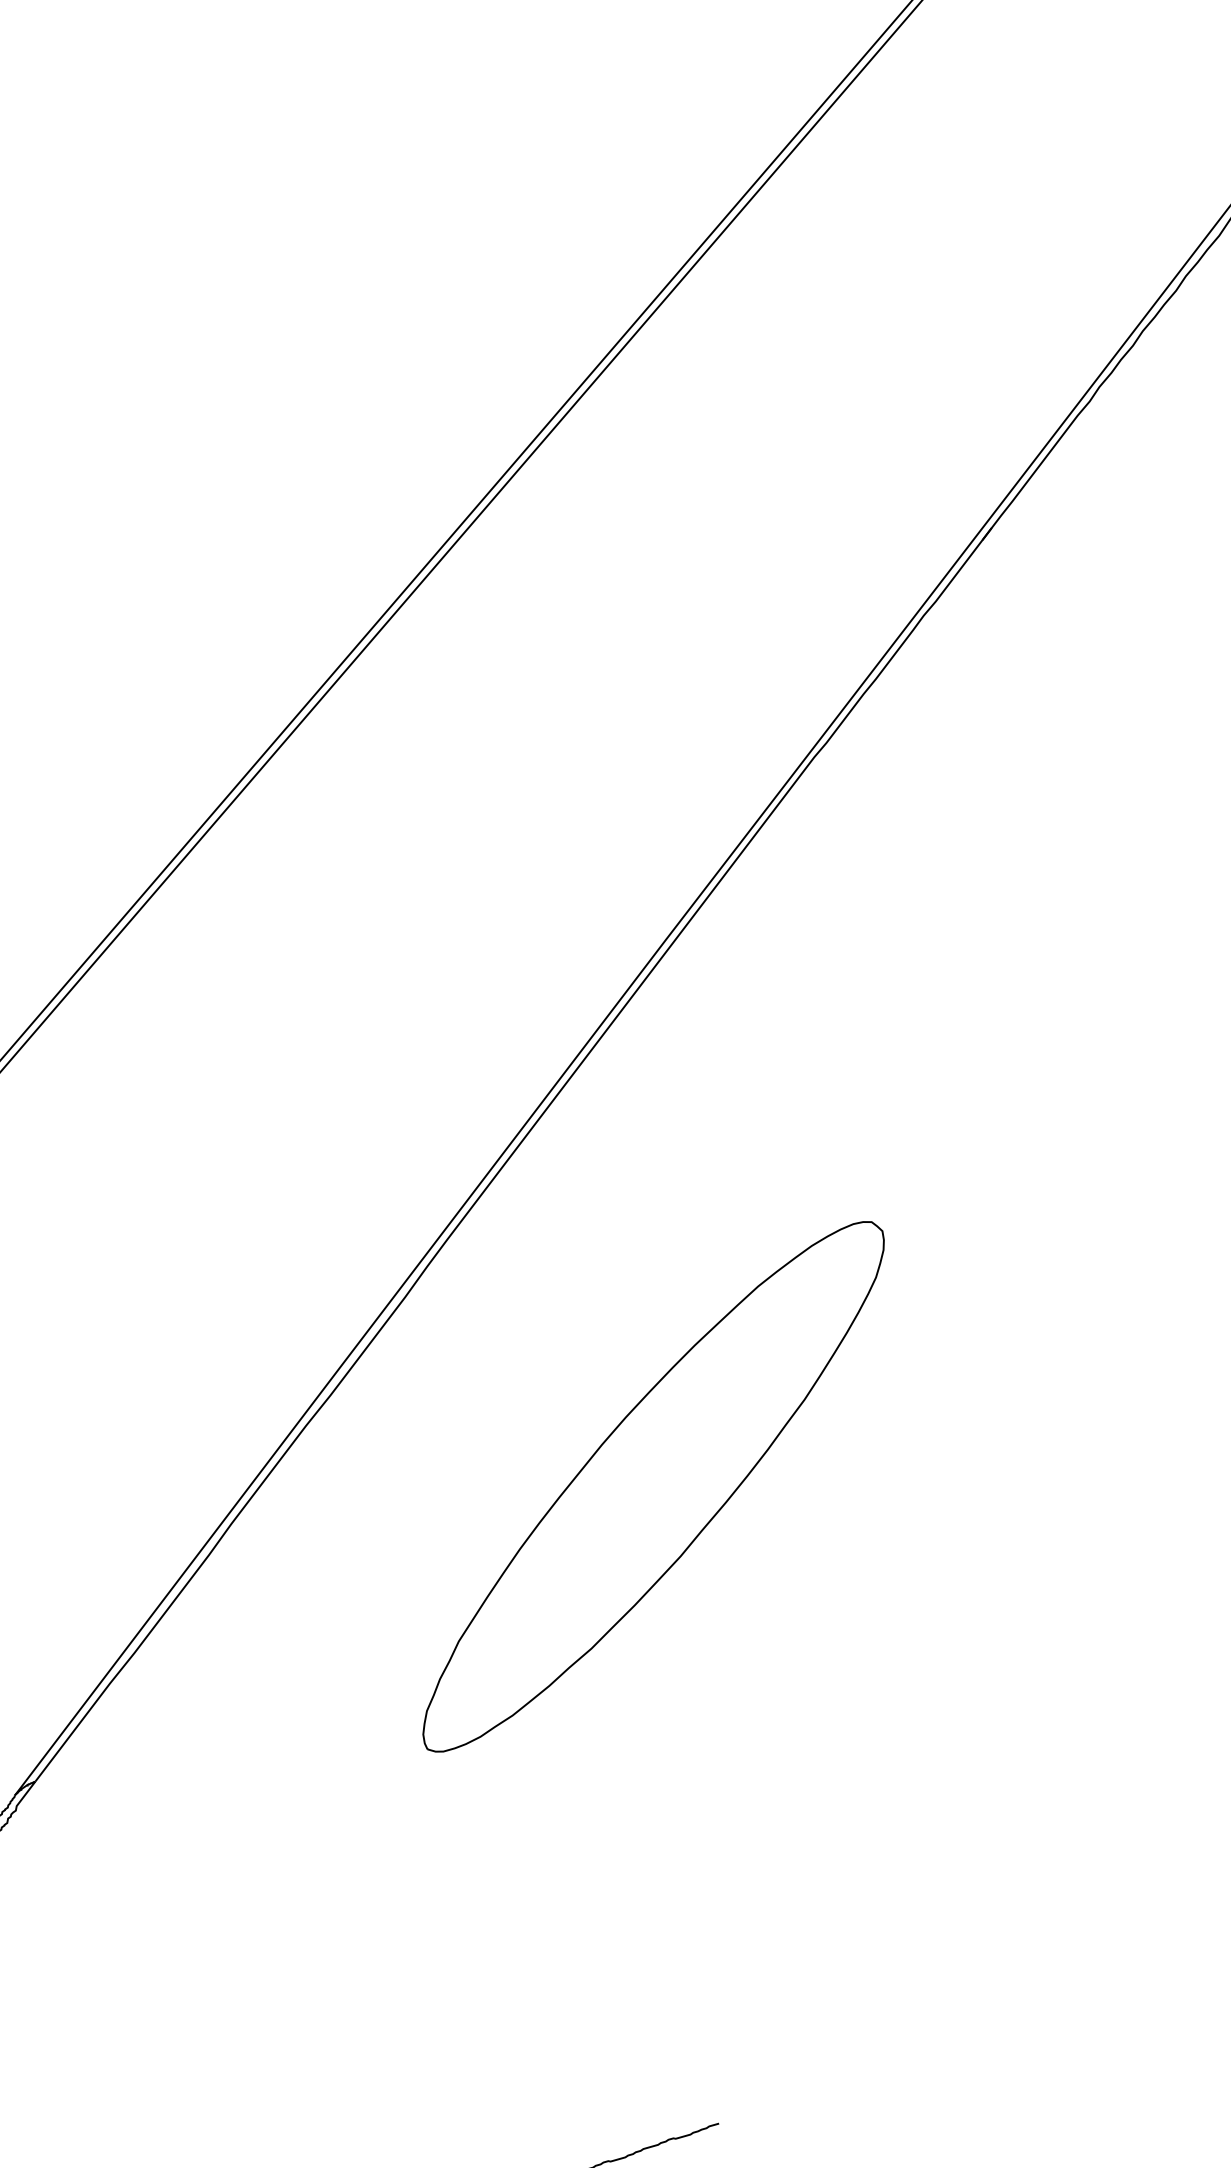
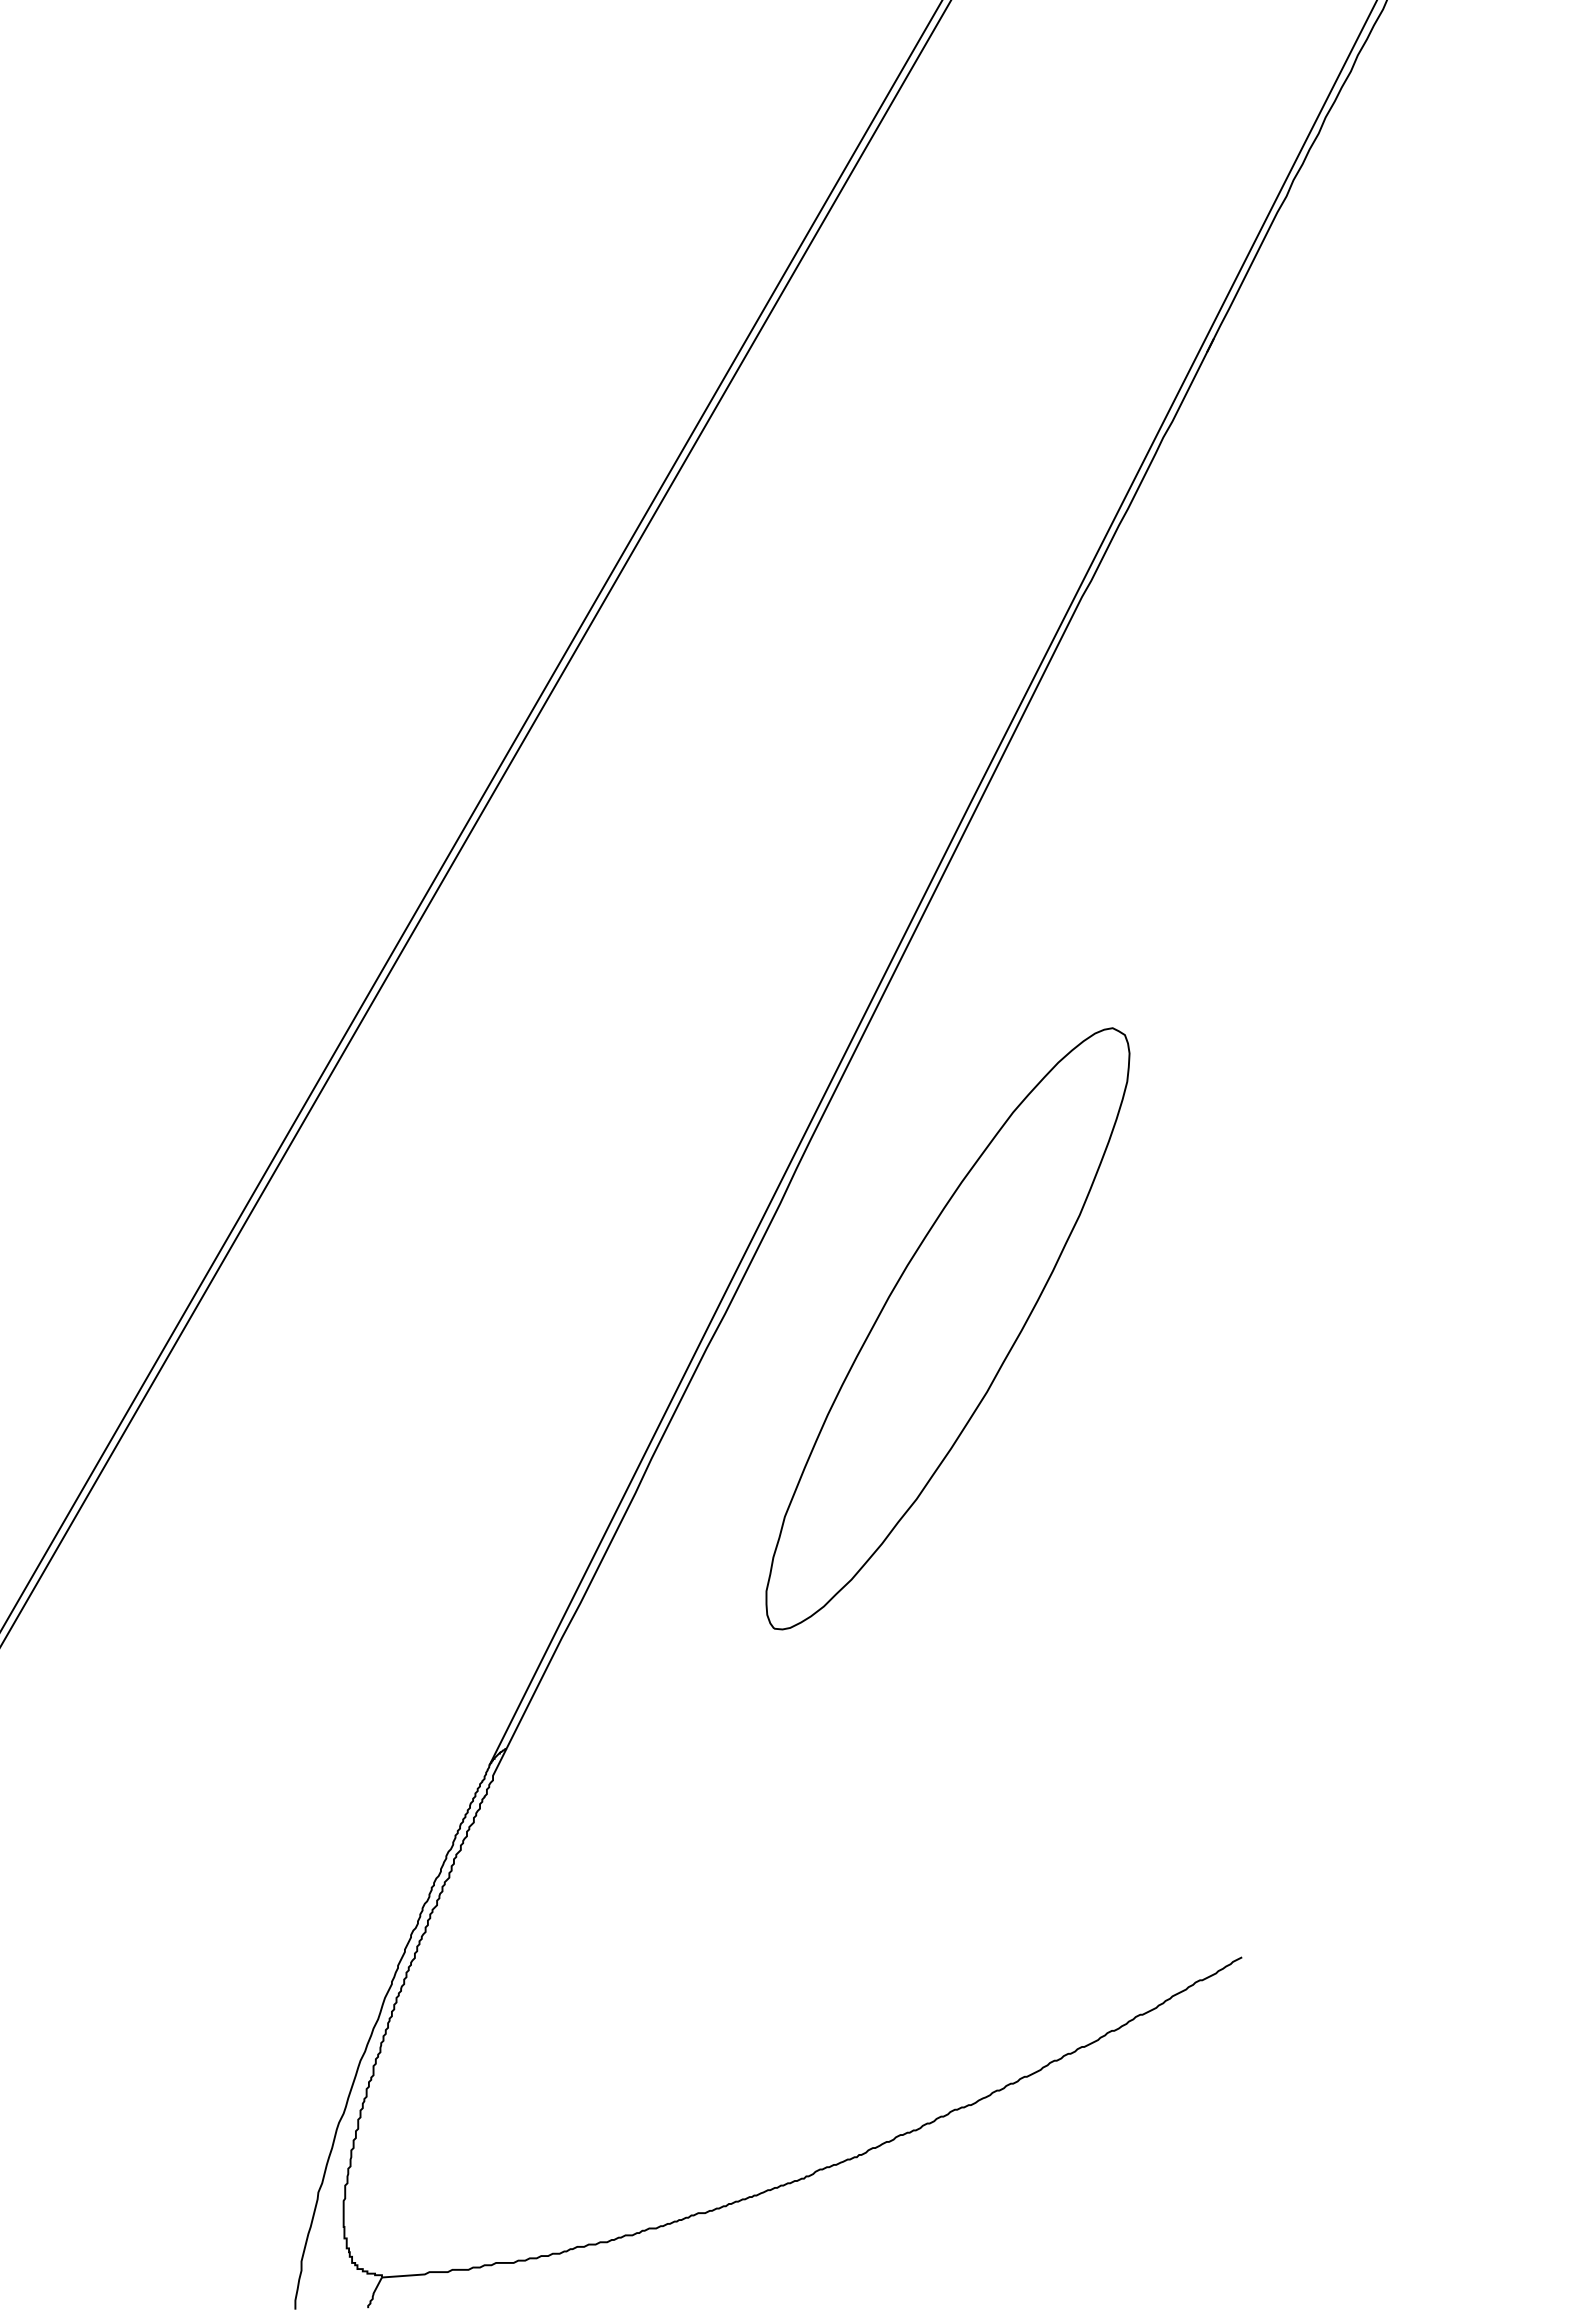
part: (653, 1486) -> (947, 1328), moved

